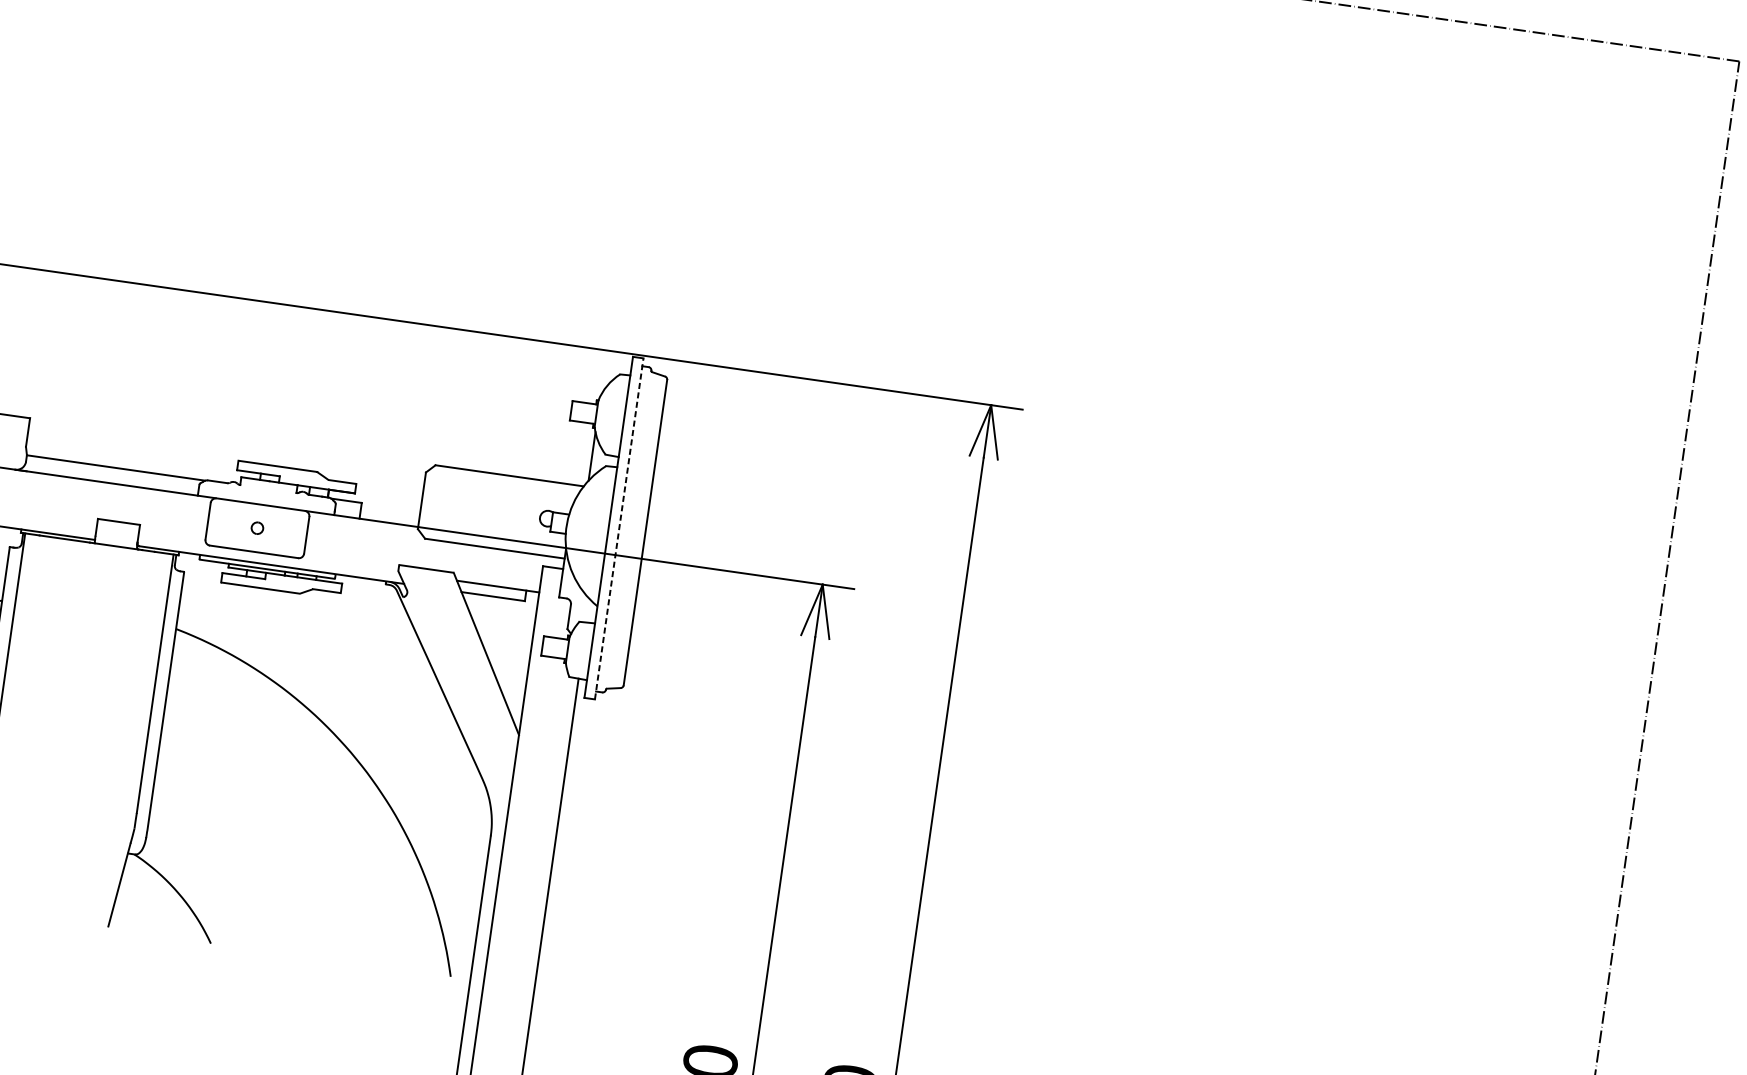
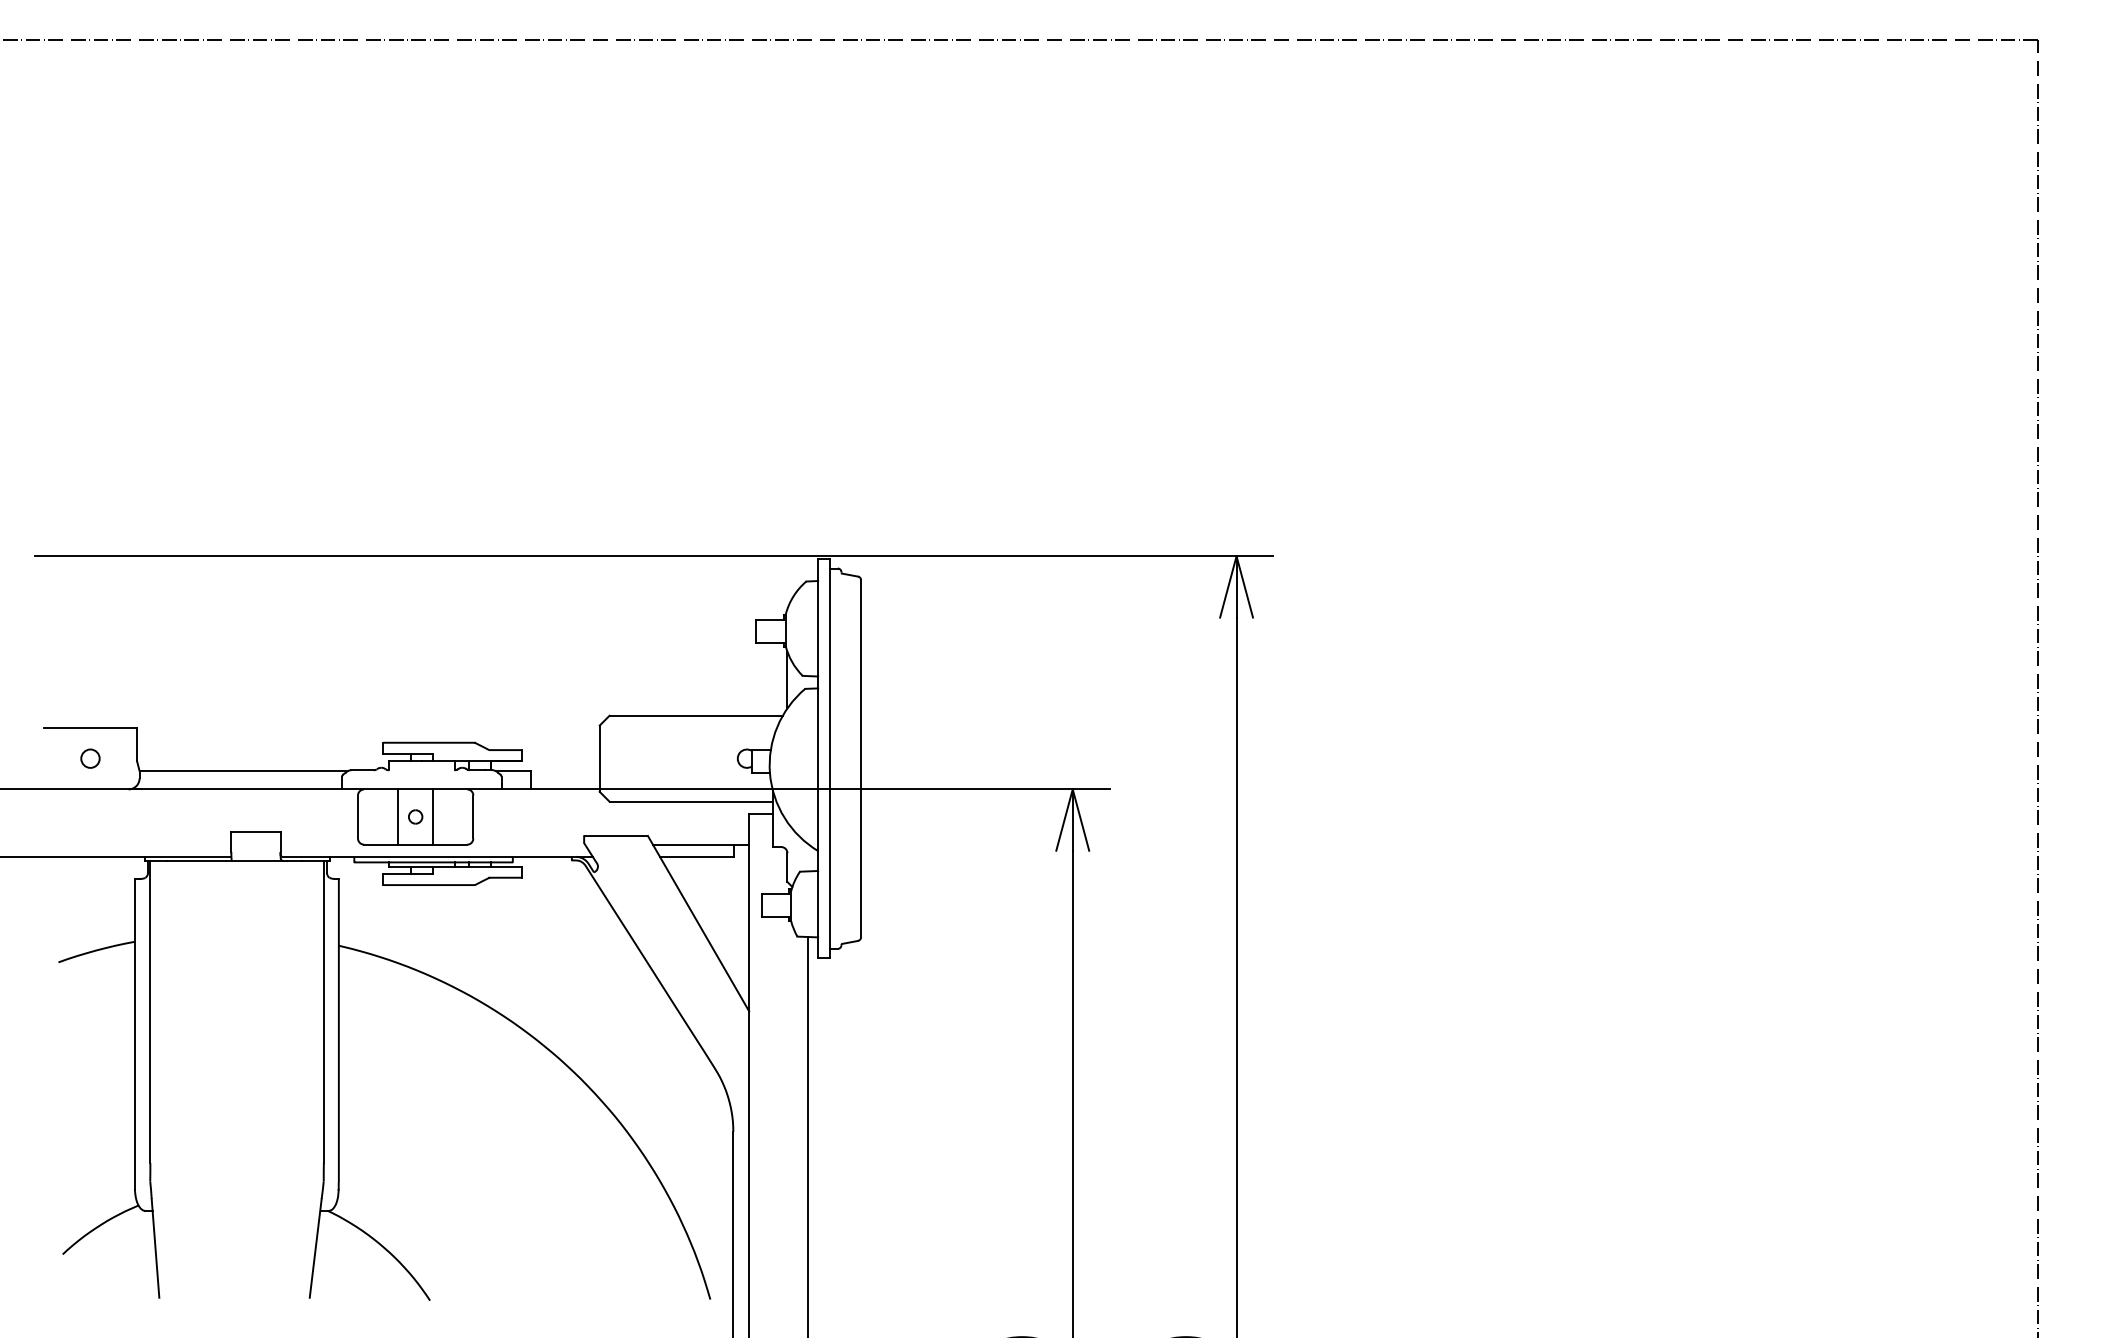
line: (241, 525) -> (397, 816), added
line: (619, 528) -> (830, 758), dashed -> solid
line: (272, 529) -> (433, 816), added

